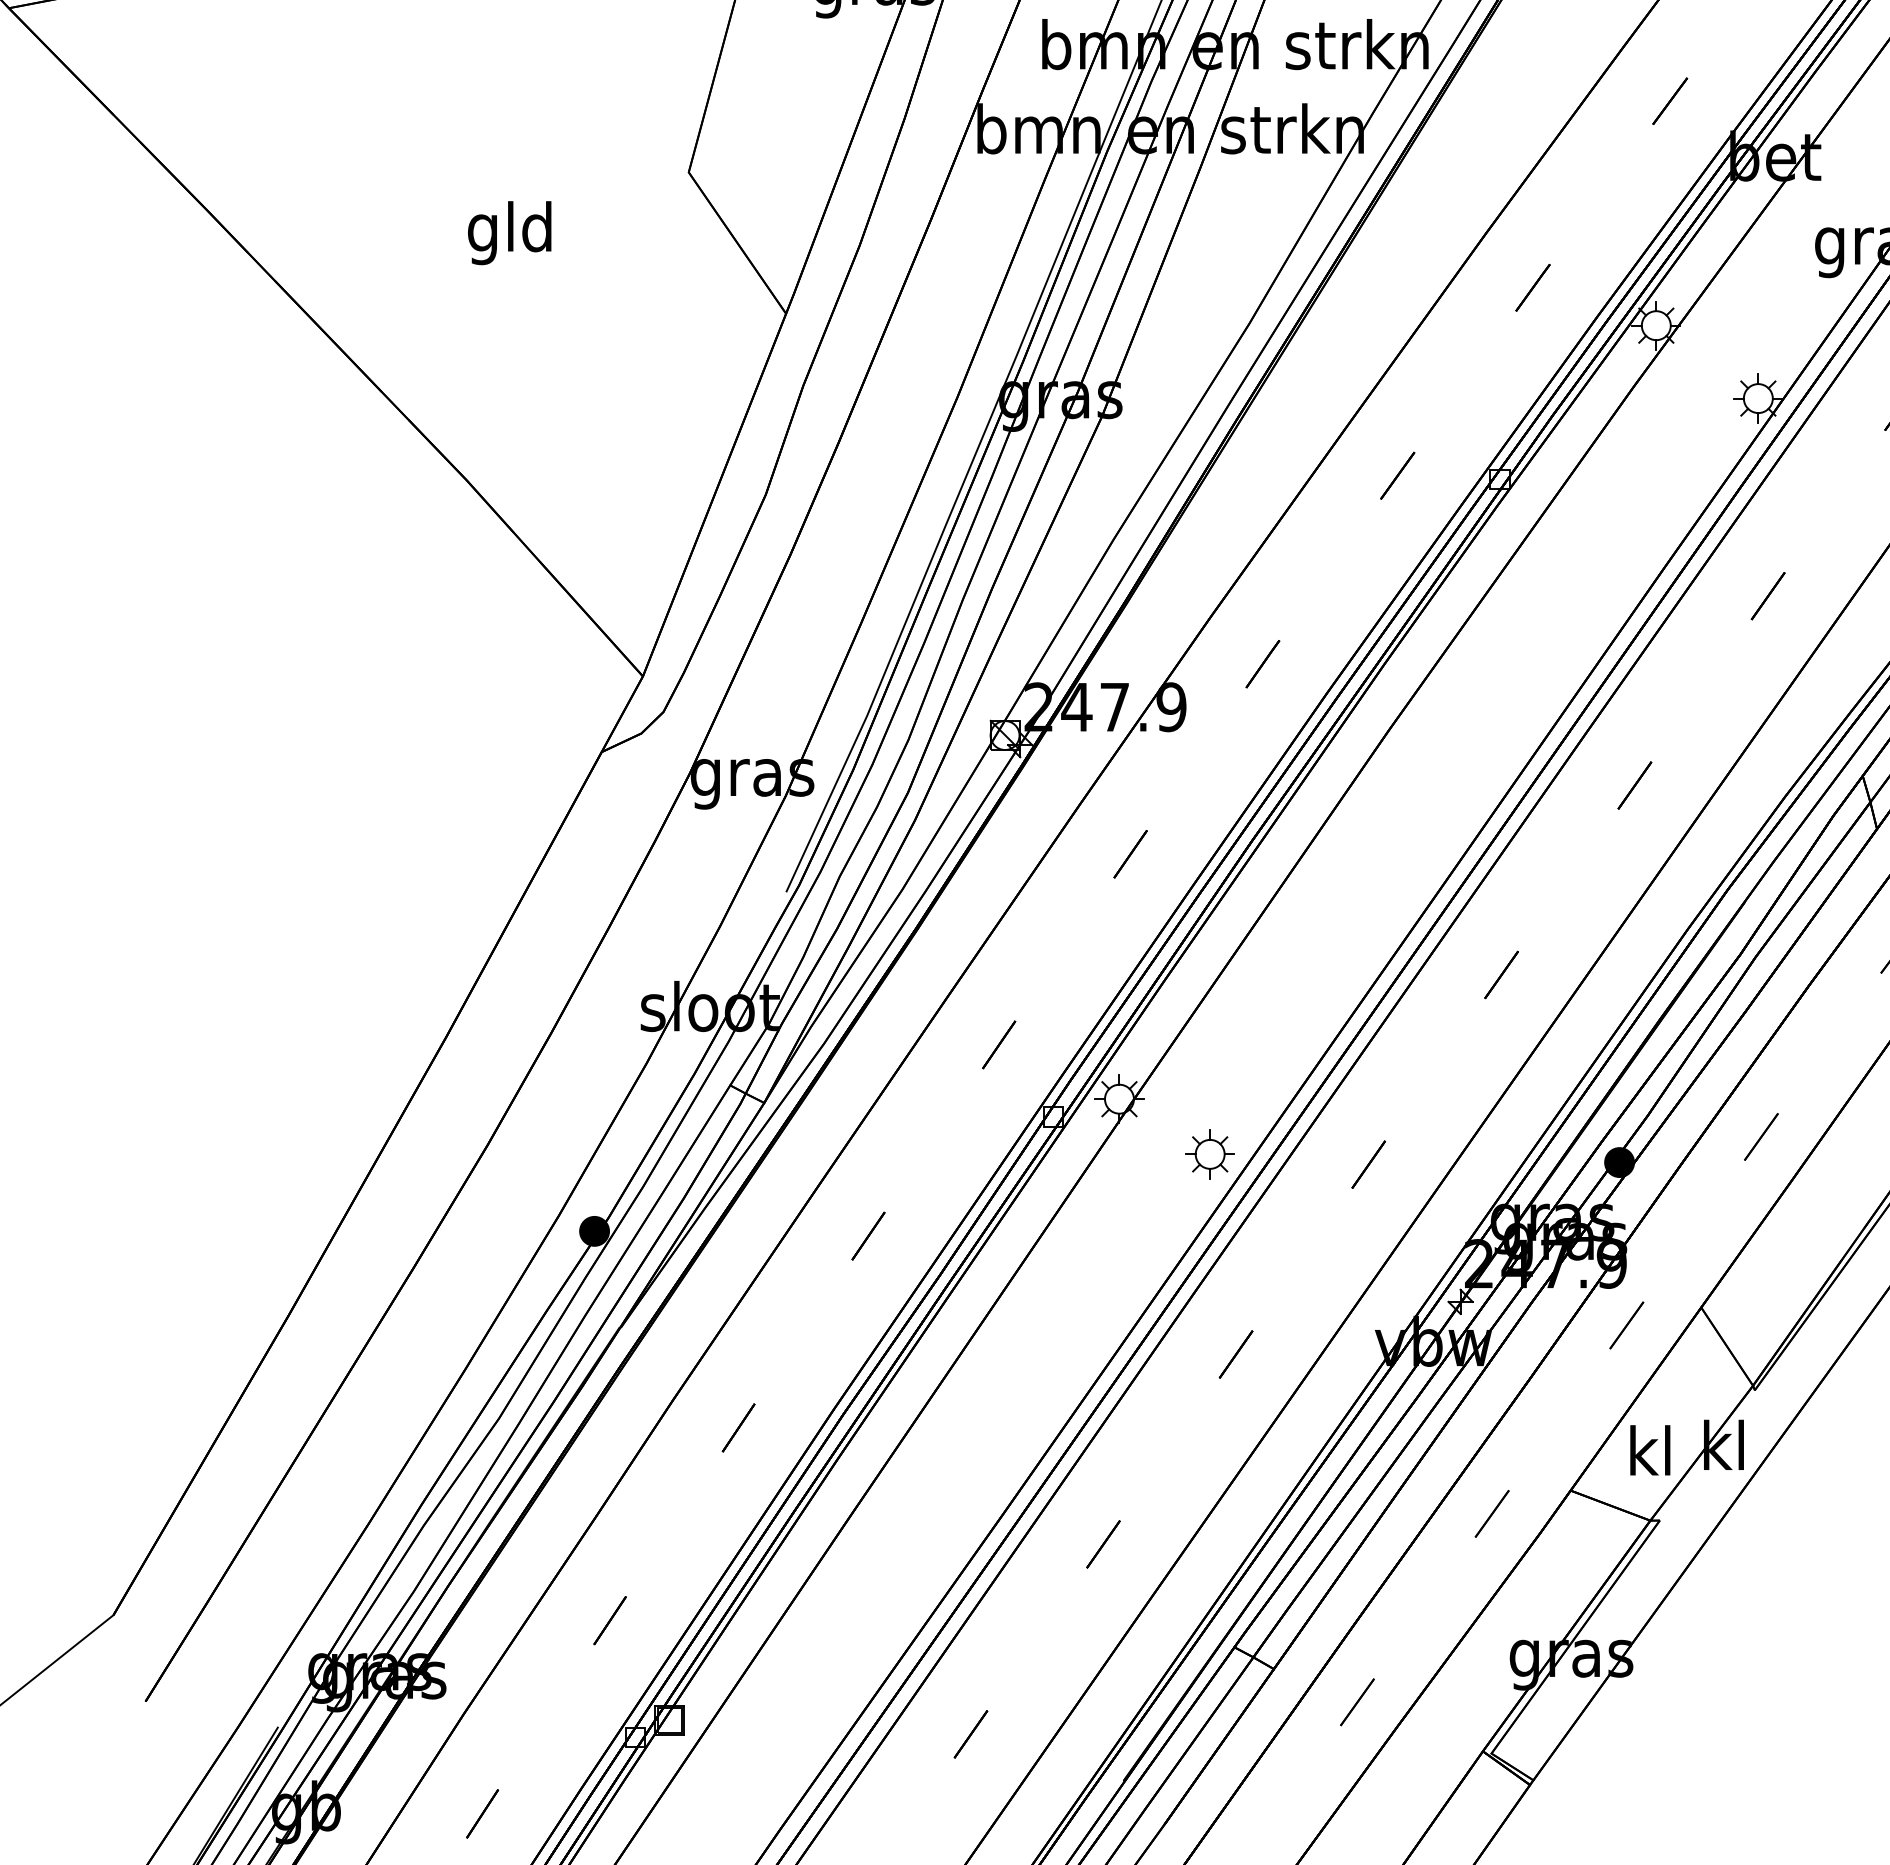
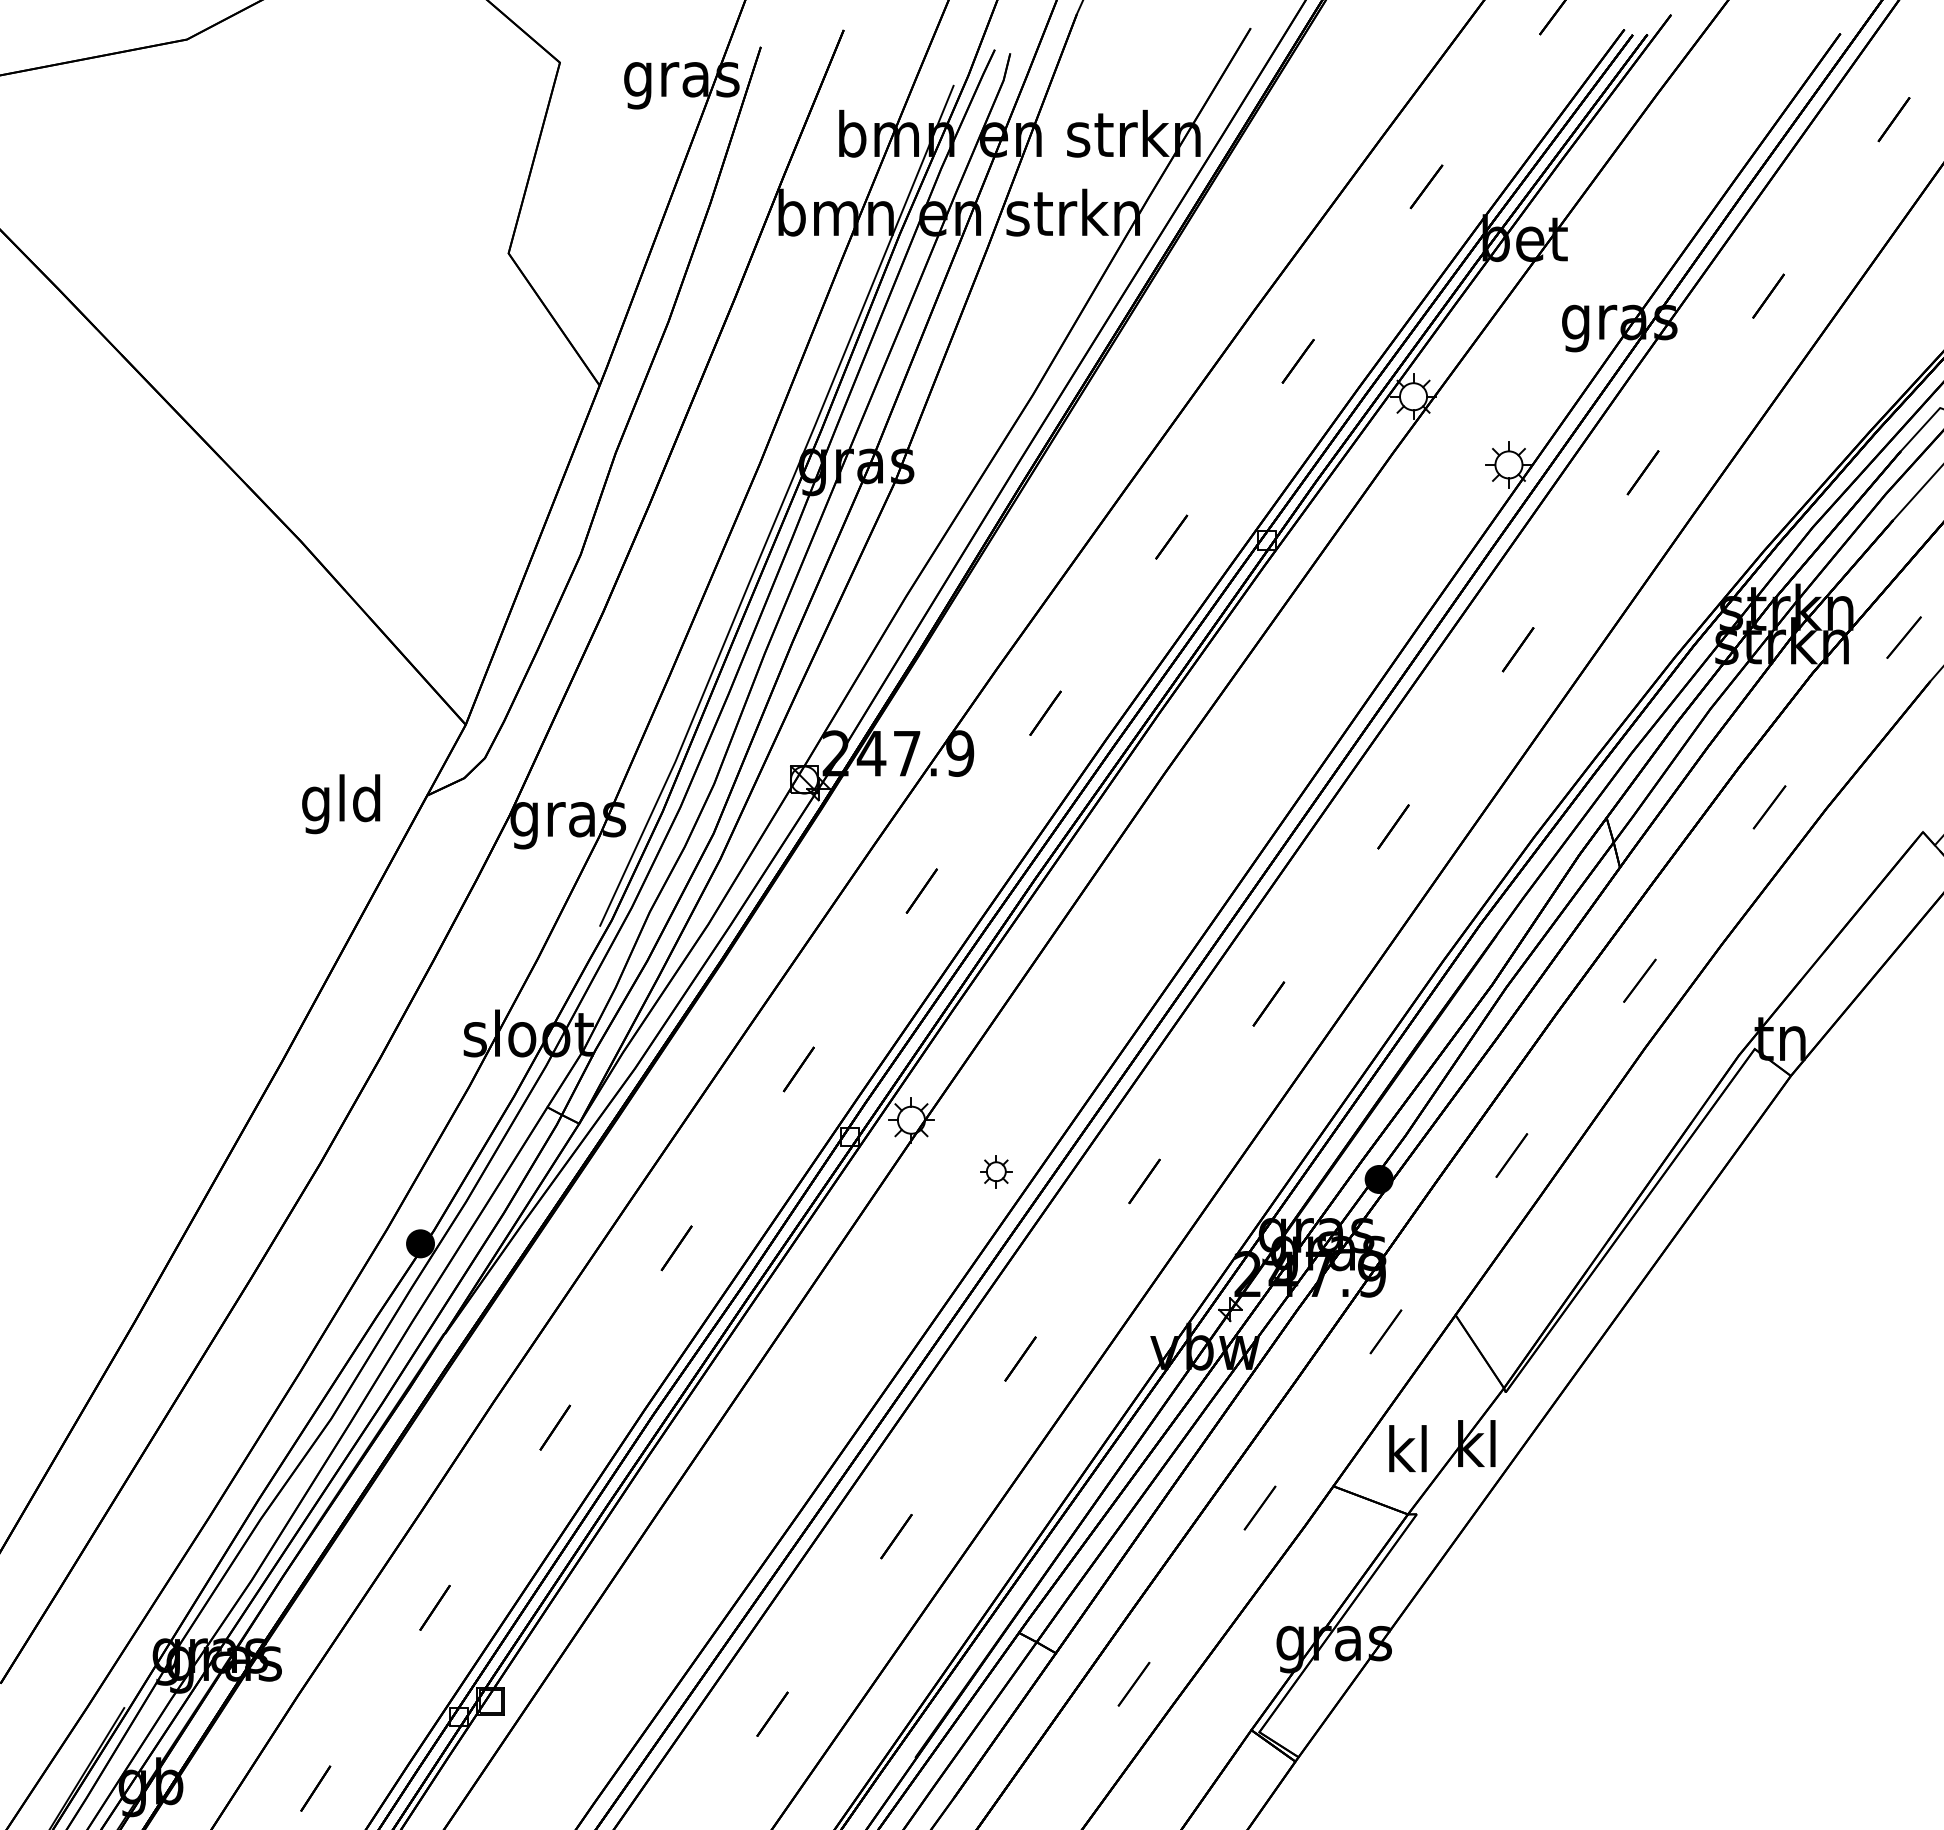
text: (510, 233) -> (341, 804), moved
part: (1210, 1154) -> (996, 1171), size x0.7

